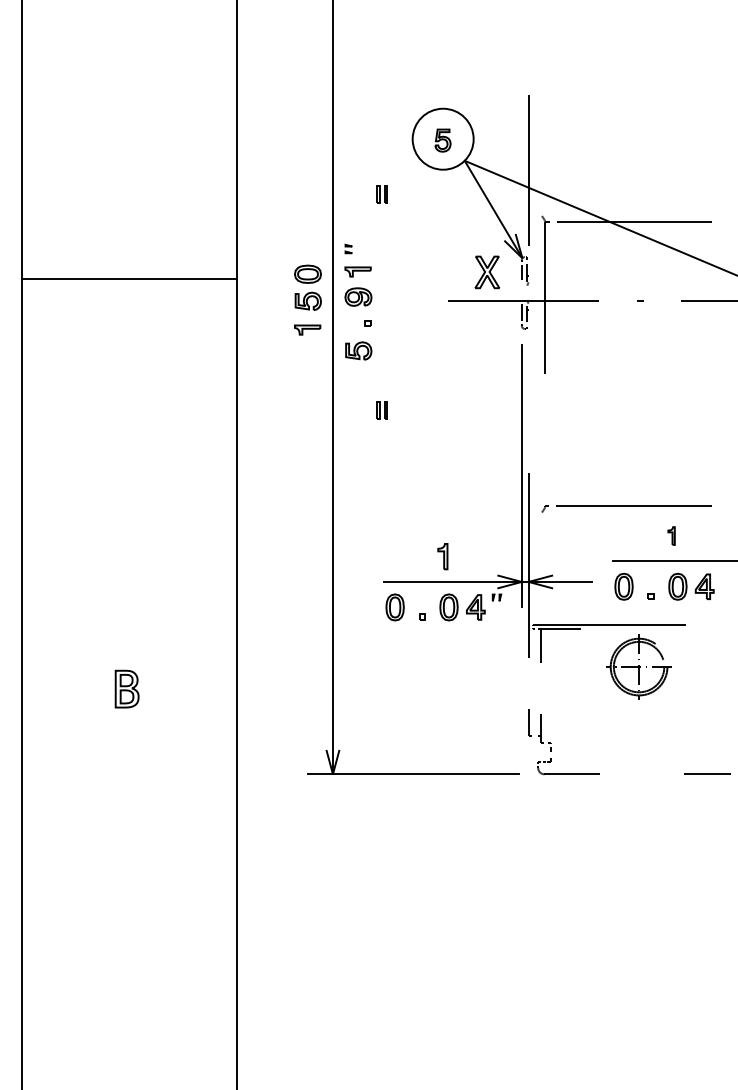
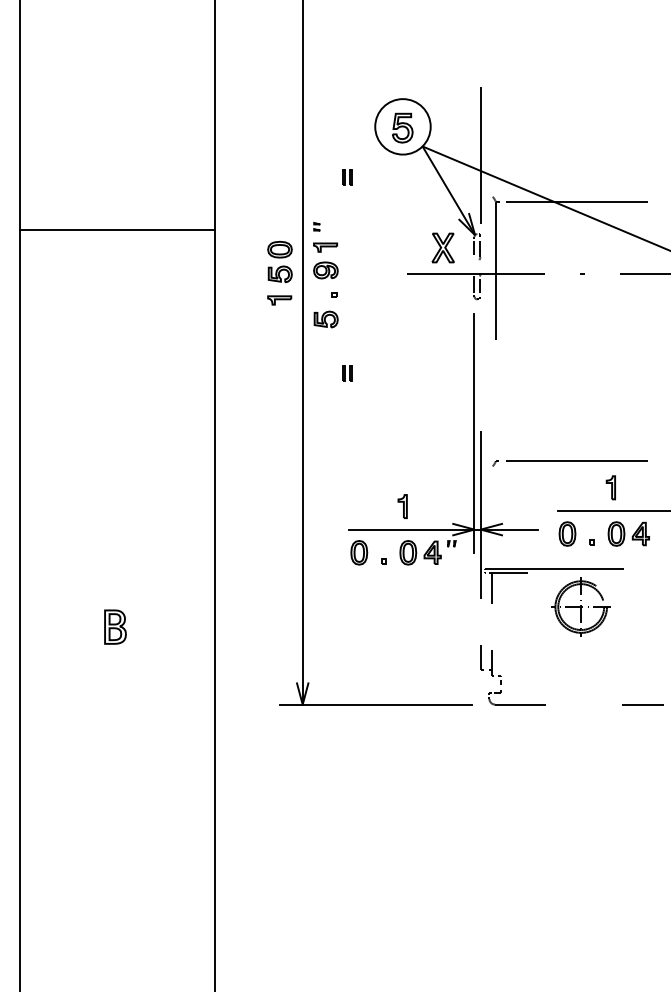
part: (442, 139) -> (402, 127), size x1.43
line: (129, 279) -> (117, 230), moved
part: (671, 535) -> (610, 487), size x1.43

